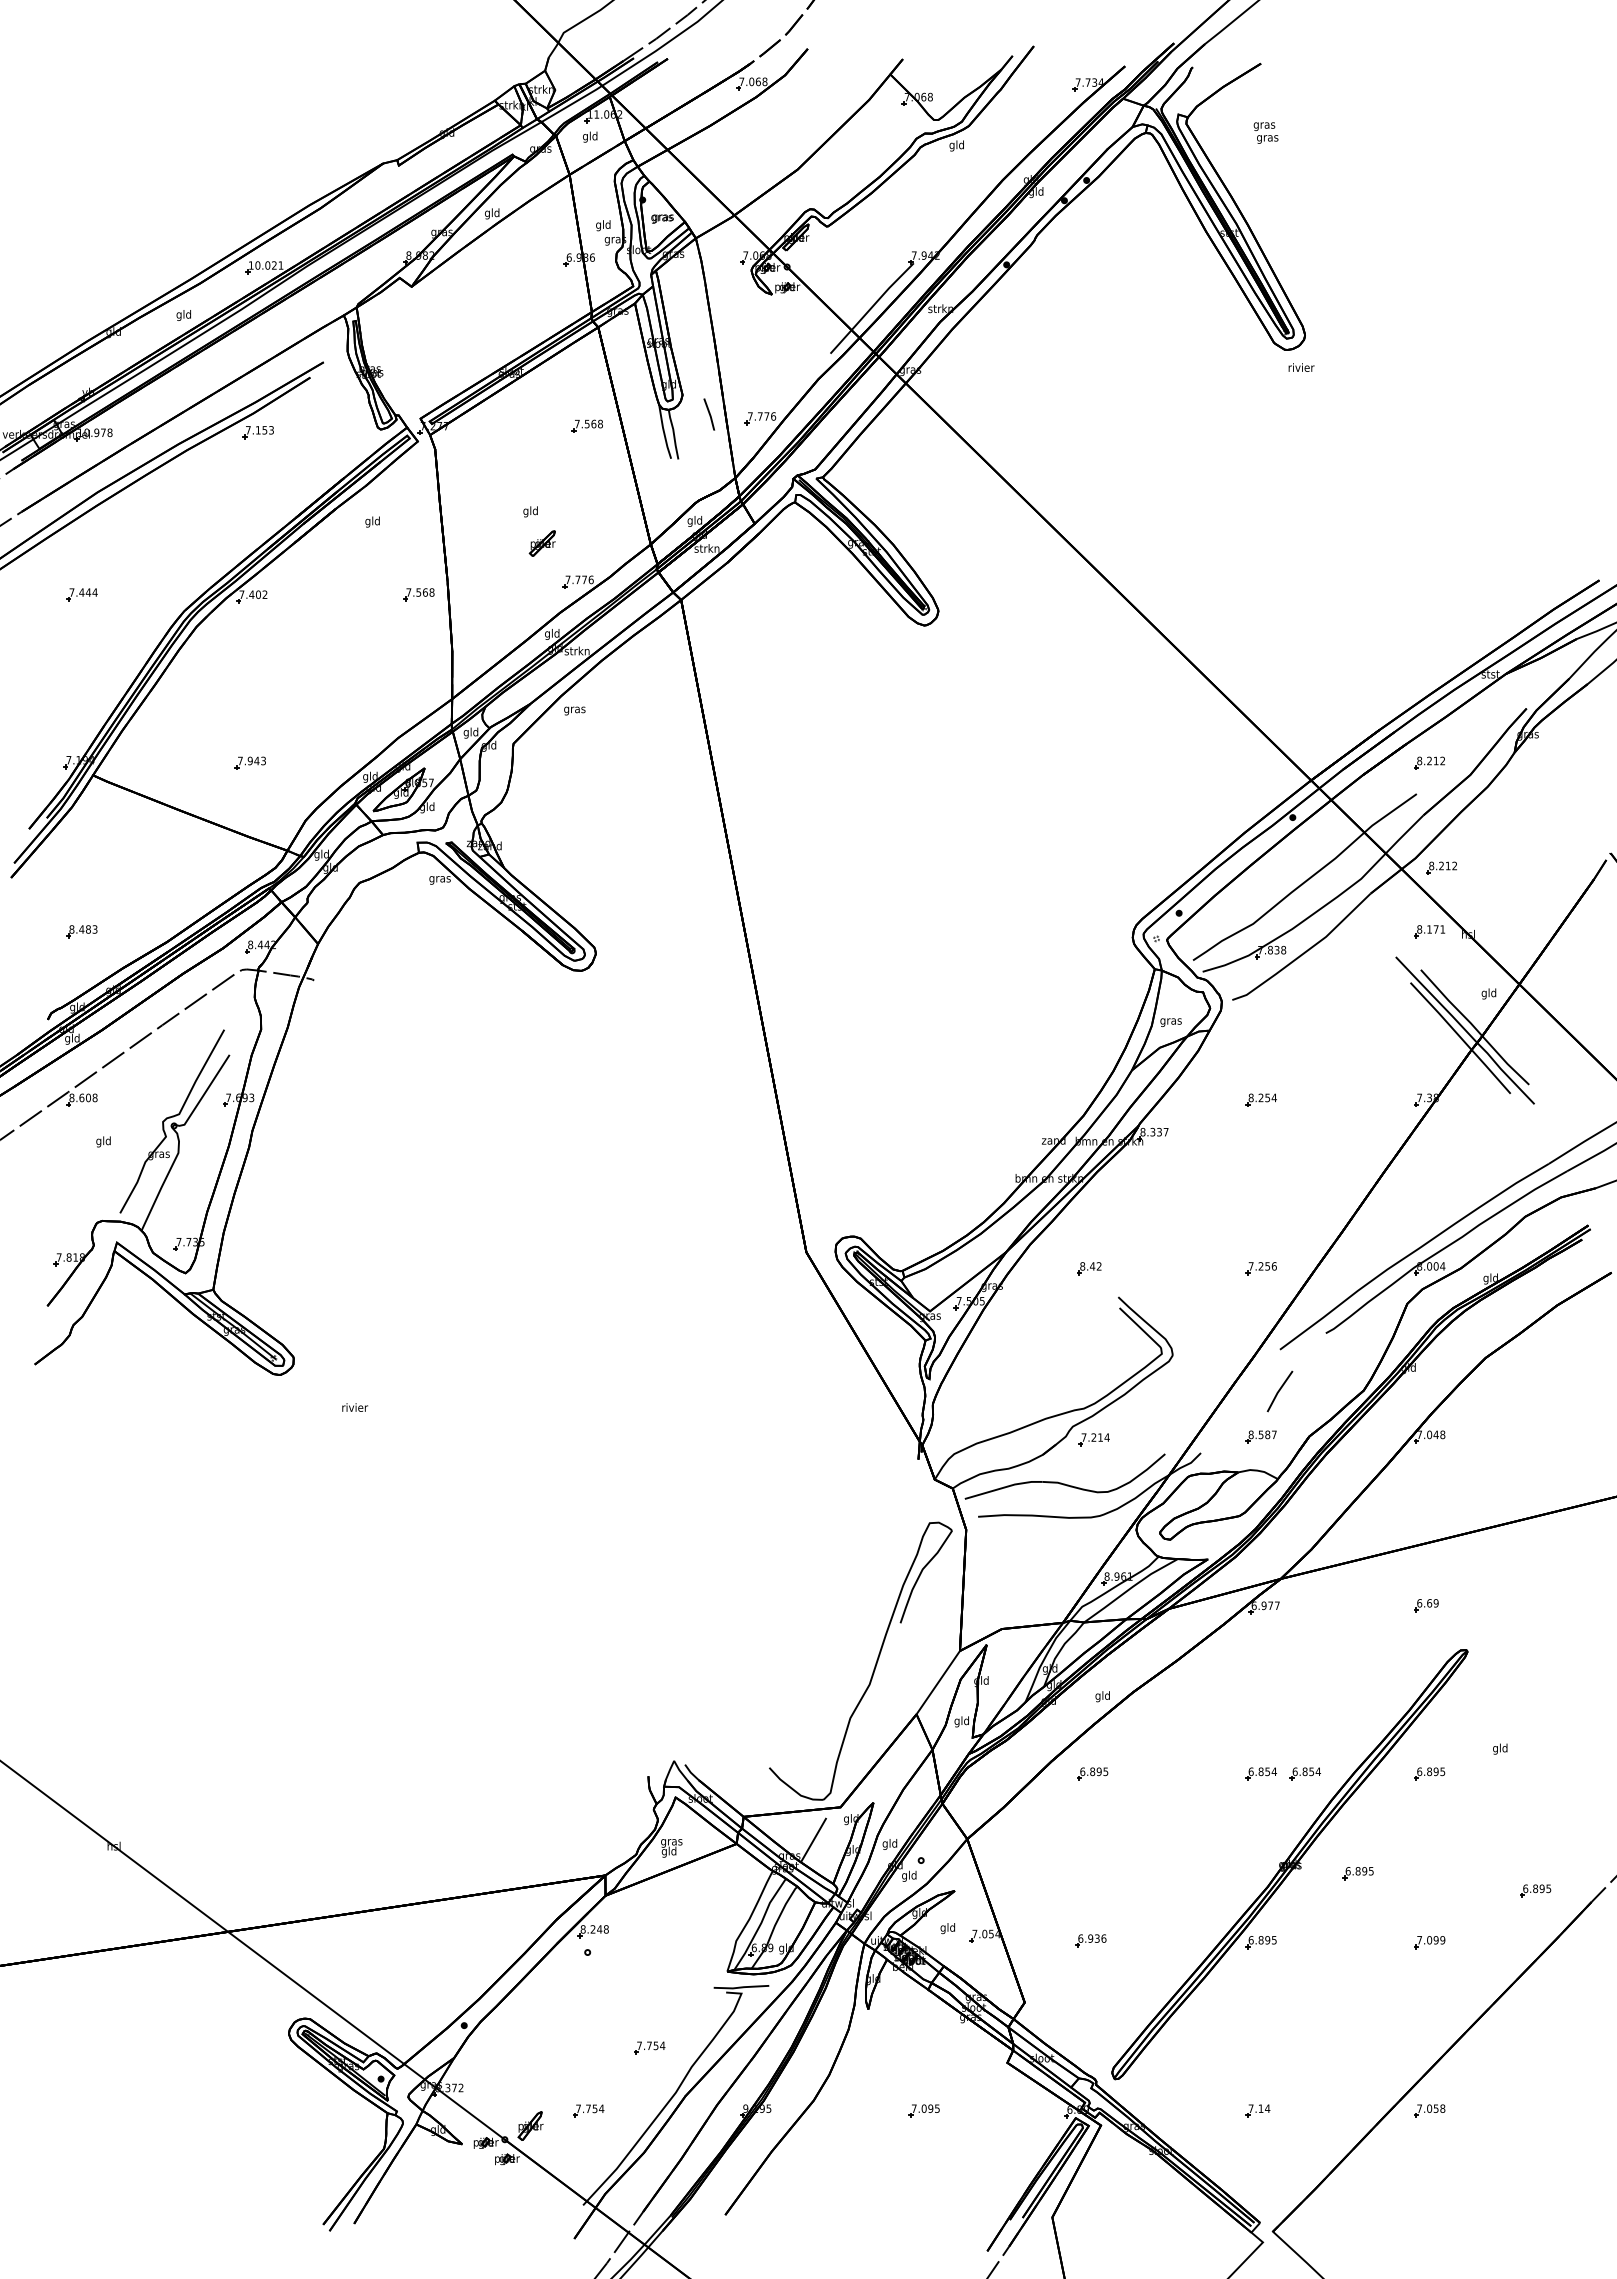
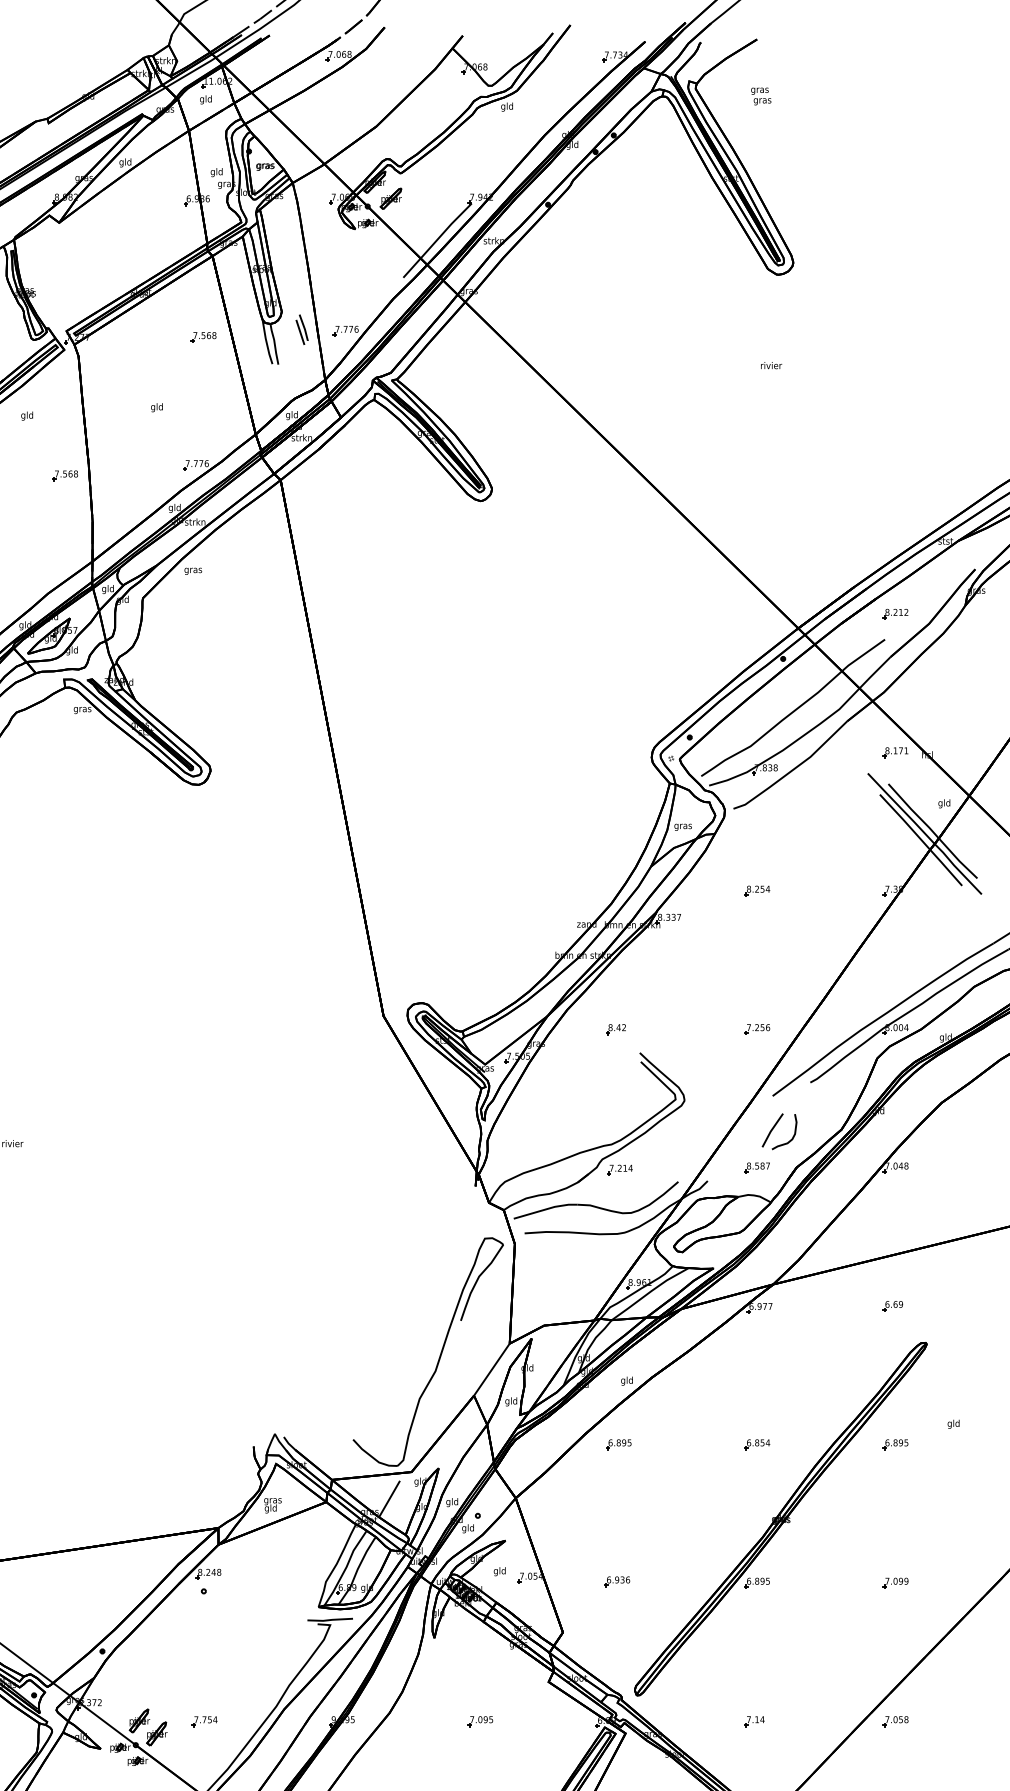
text: (1301, 367) -> (771, 365), moved
line: (704, 420) -> (299, 332), added
part: (541, 543) -> (390, 198), moved
part: (1441, 867) -> (905, 699), removed
curve: (1304, 1398) -> (792, 1136), added
part: (1304, 1773) -> (792, 1444), removed
part: (1357, 1873) -> (836, 1526), removed
part: (1535, 1890) -> (982, 1540), removed
part: (649, 2047) -> (254, 1669), removed
part: (509, 2110) -> (139, 1721), added

